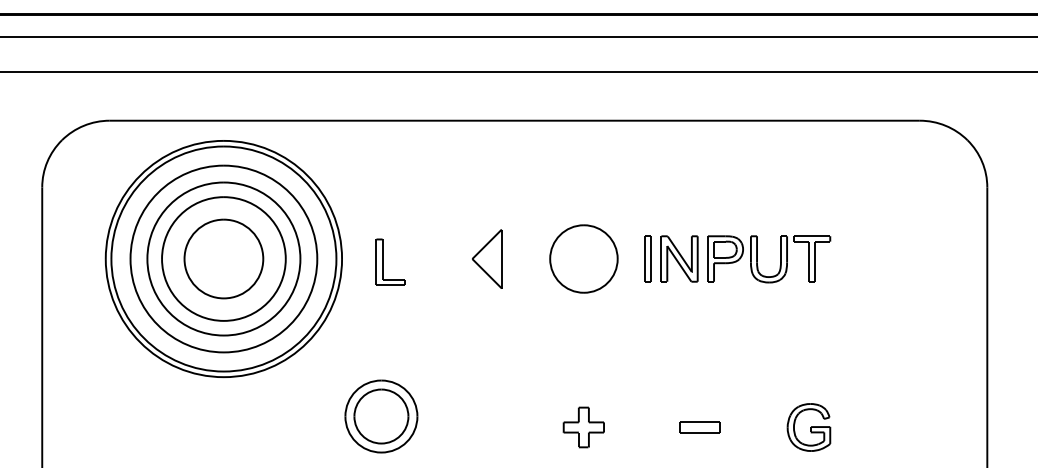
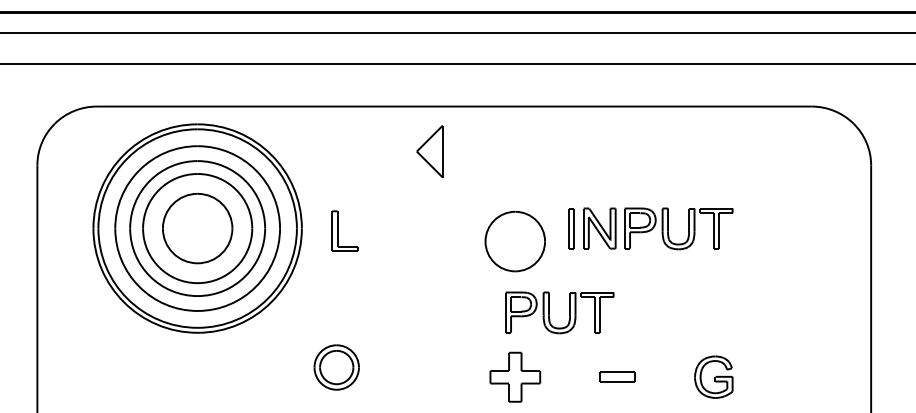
part: (486, 258) -> (429, 151), moved
part: (583, 258) -> (514, 241), moved
part: (622, 354) -> (549, 312), added
part: (381, 416) -> (336, 367), size x0.7
part: (583, 426) -> (514, 376), size x1.4

